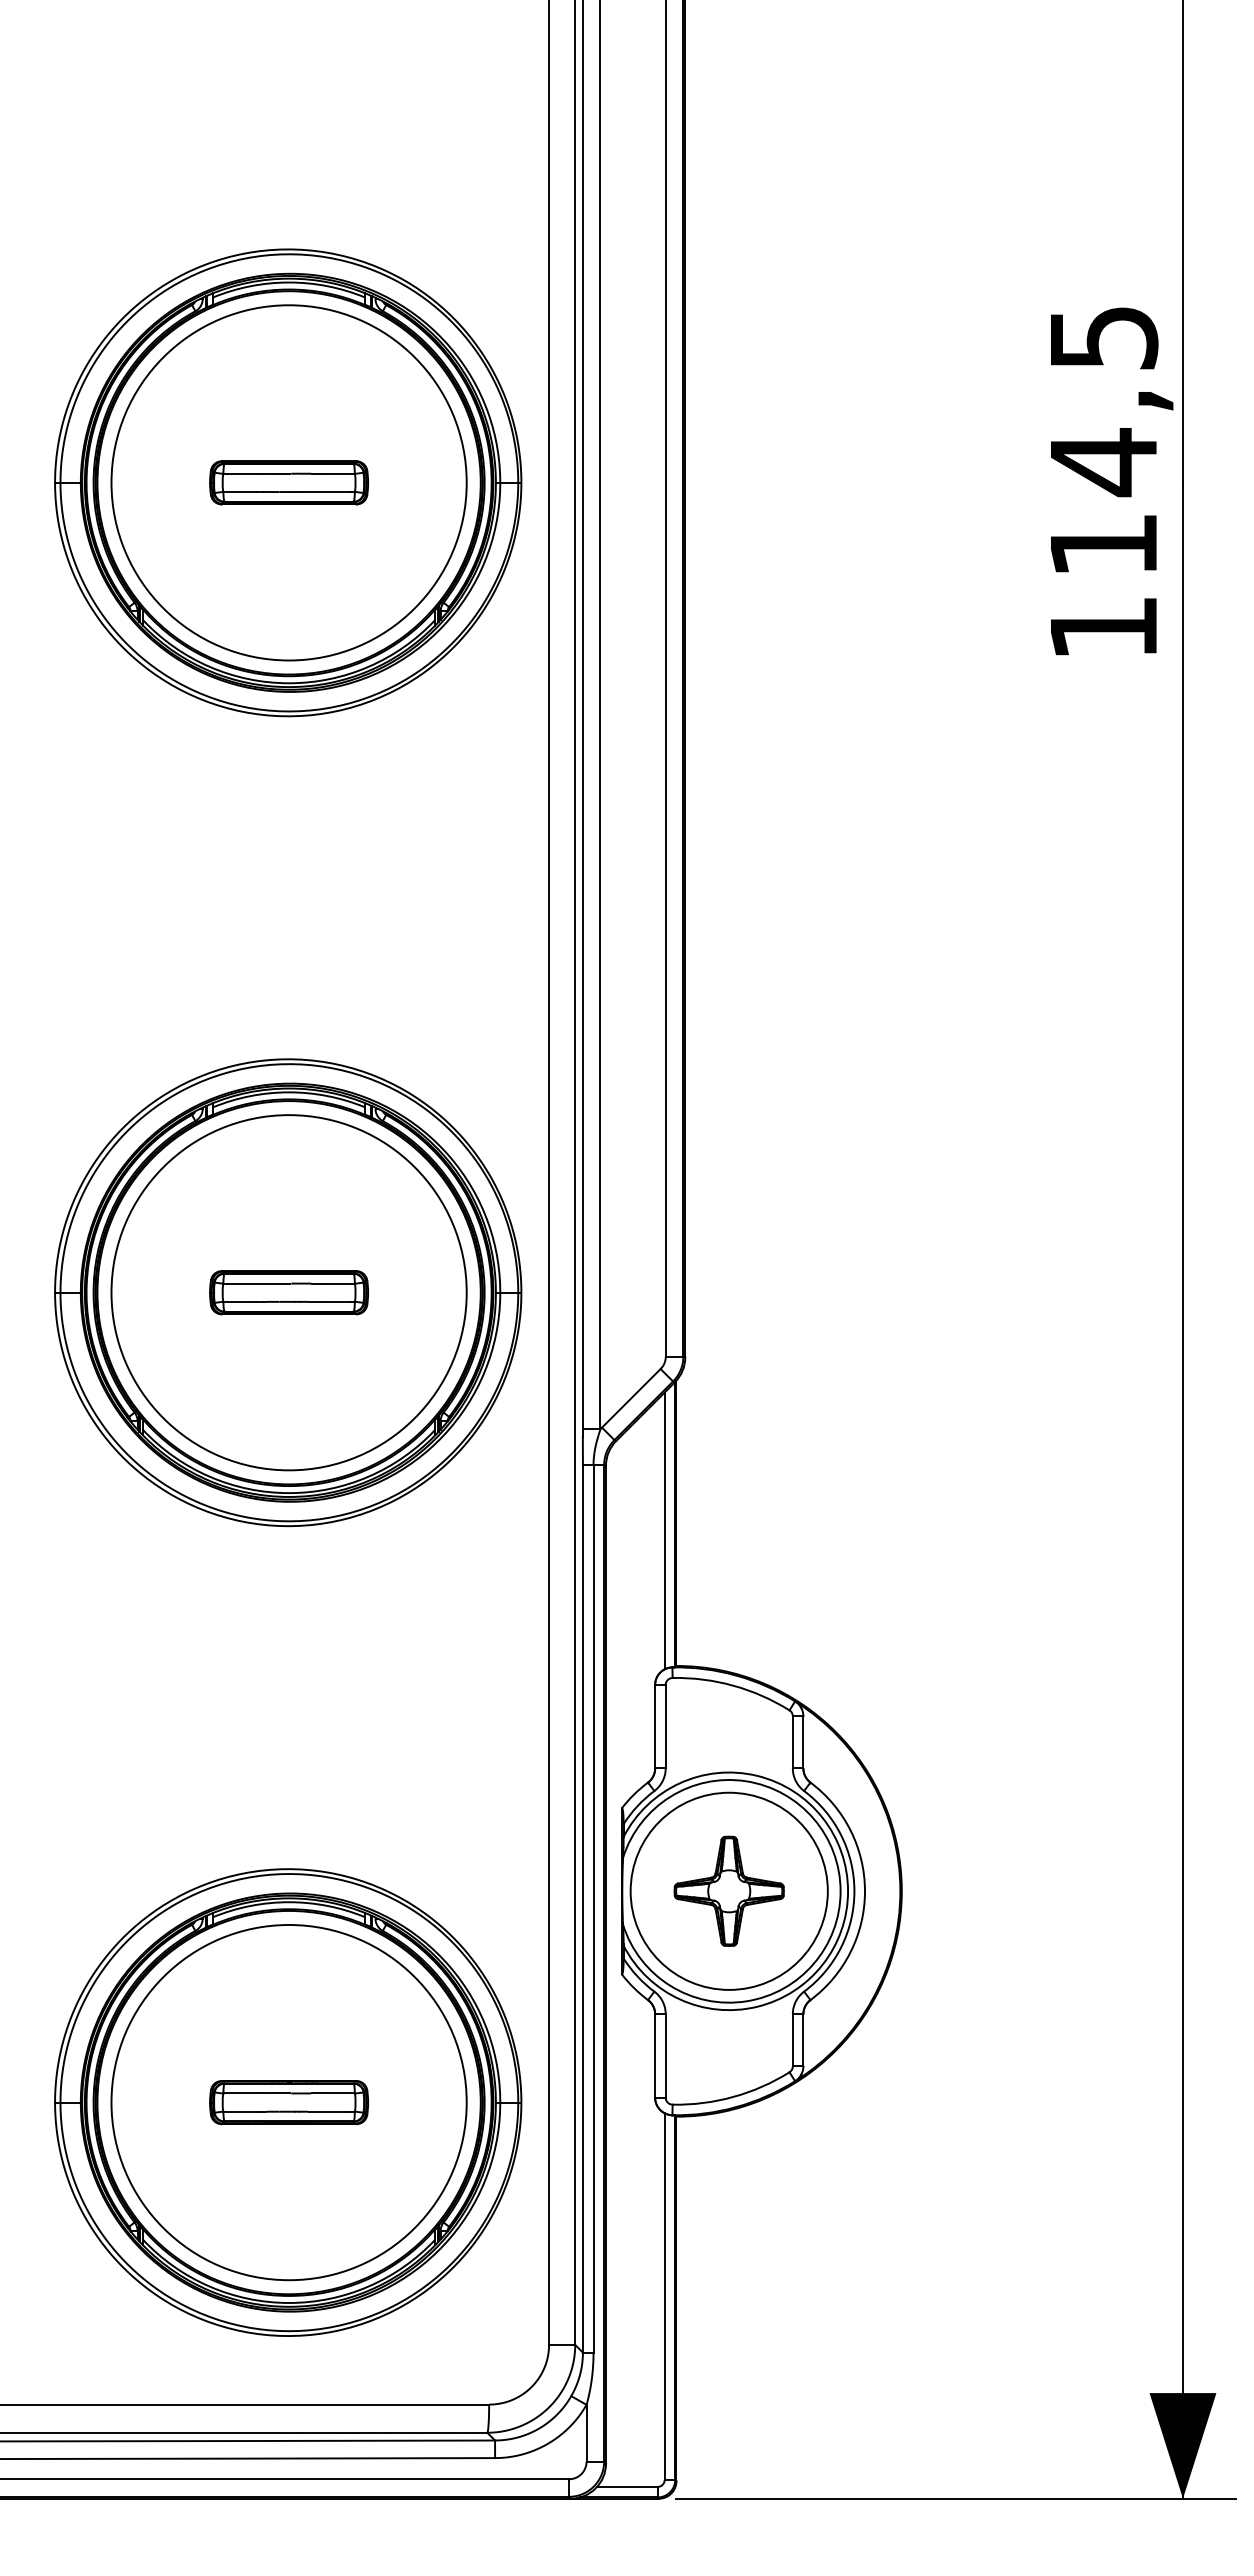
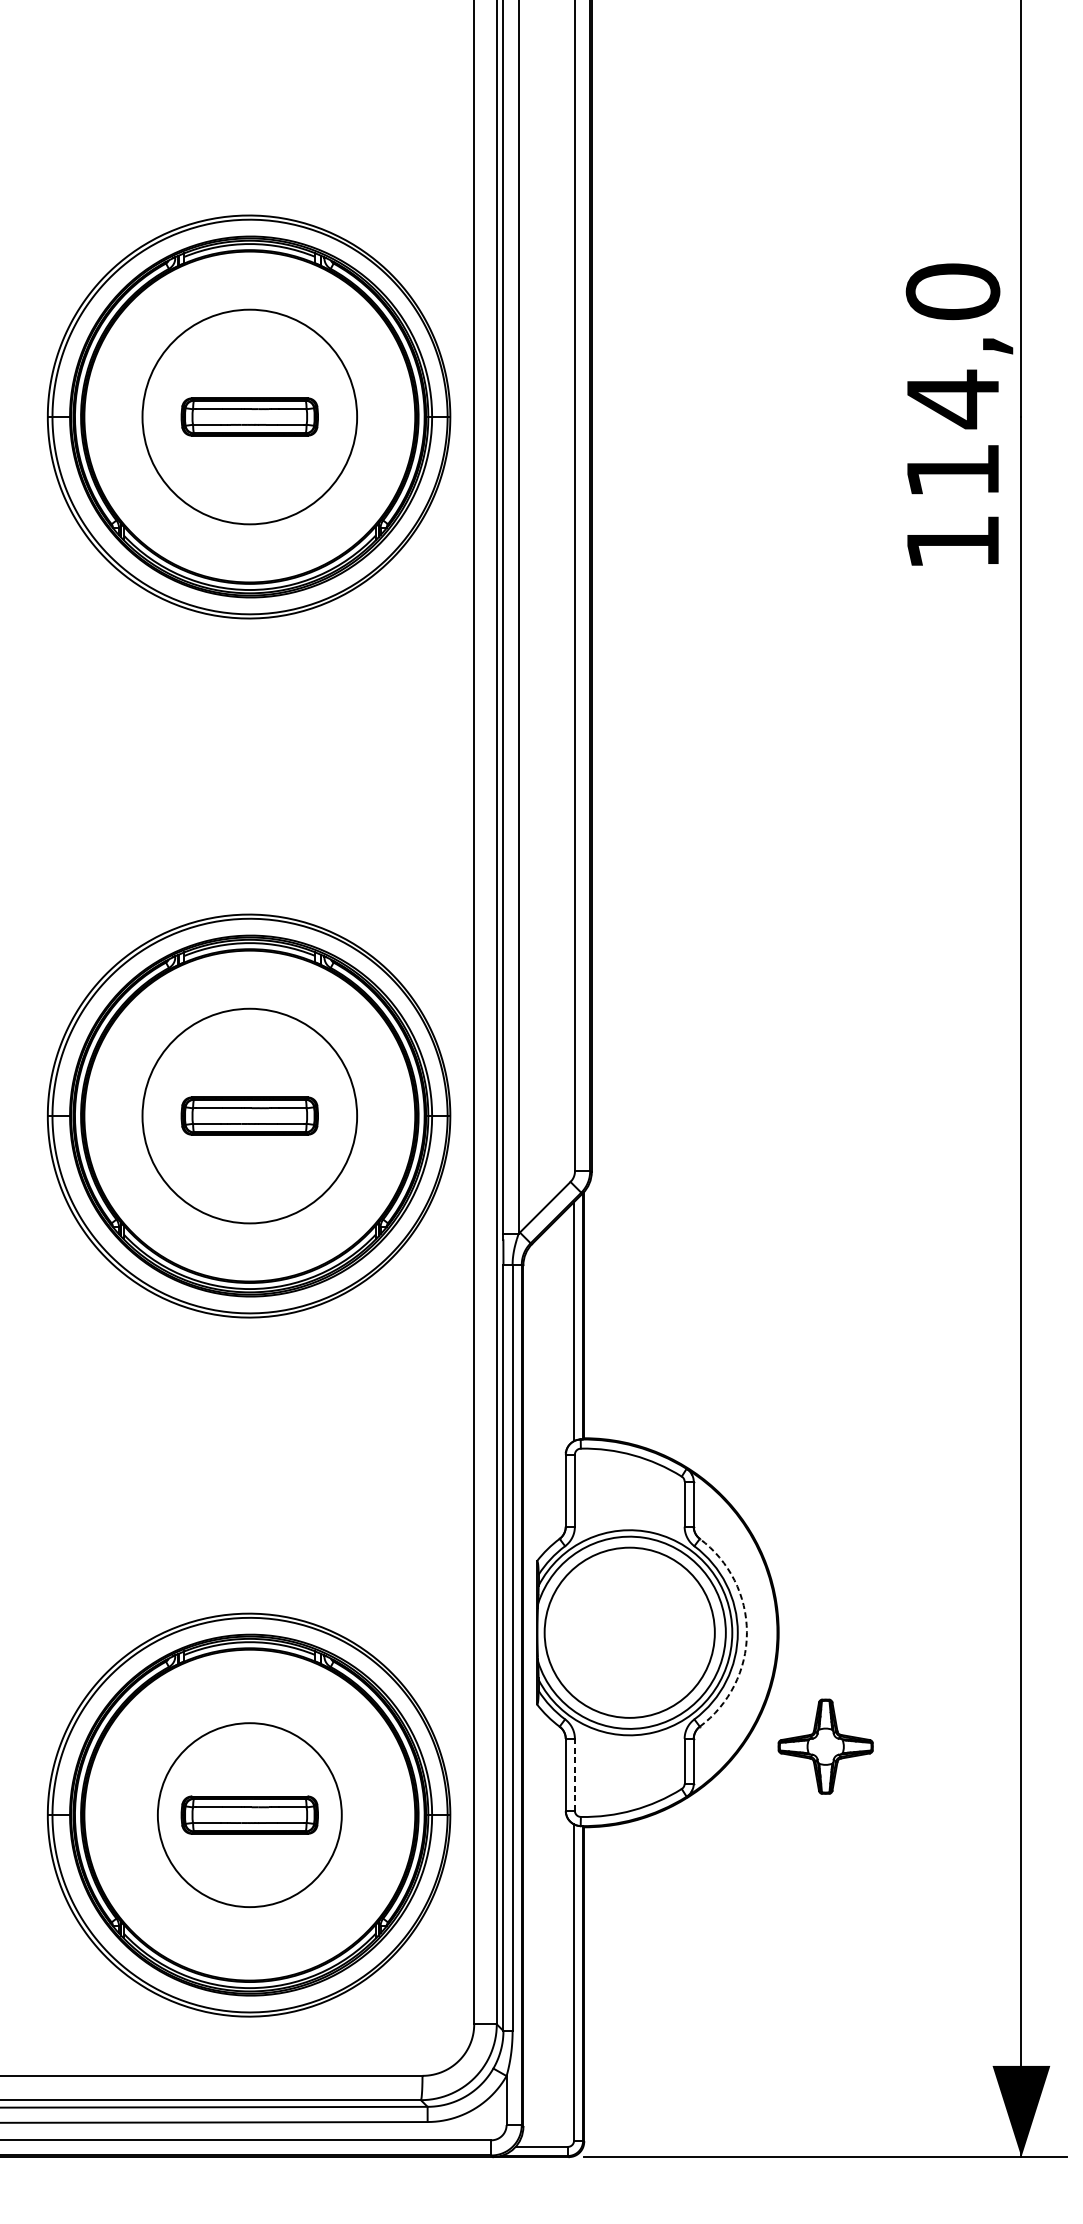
text: (1103, 337) -> (952, 291), 114,5 -> 114,0
circle: (288, 482) -> (249, 416), size x0.7
circle: (288, 1292) -> (249, 1115), size x0.7
part: (728, 1890) -> (825, 1746), moved
arc: (864, 1891) -> (746, 1632), solid -> dashed
line: (665, 2055) -> (574, 1774), solid -> dashed
circle: (288, 2102) -> (249, 1815), size x0.6

